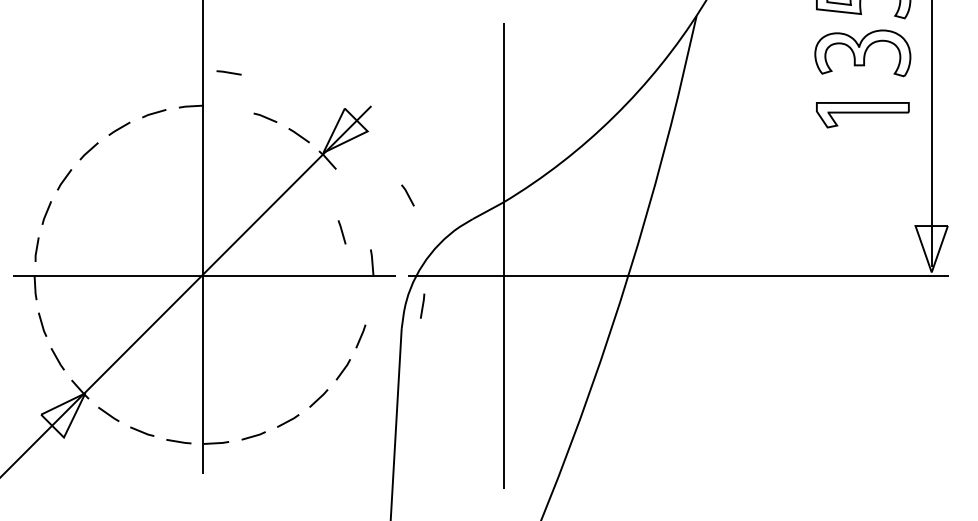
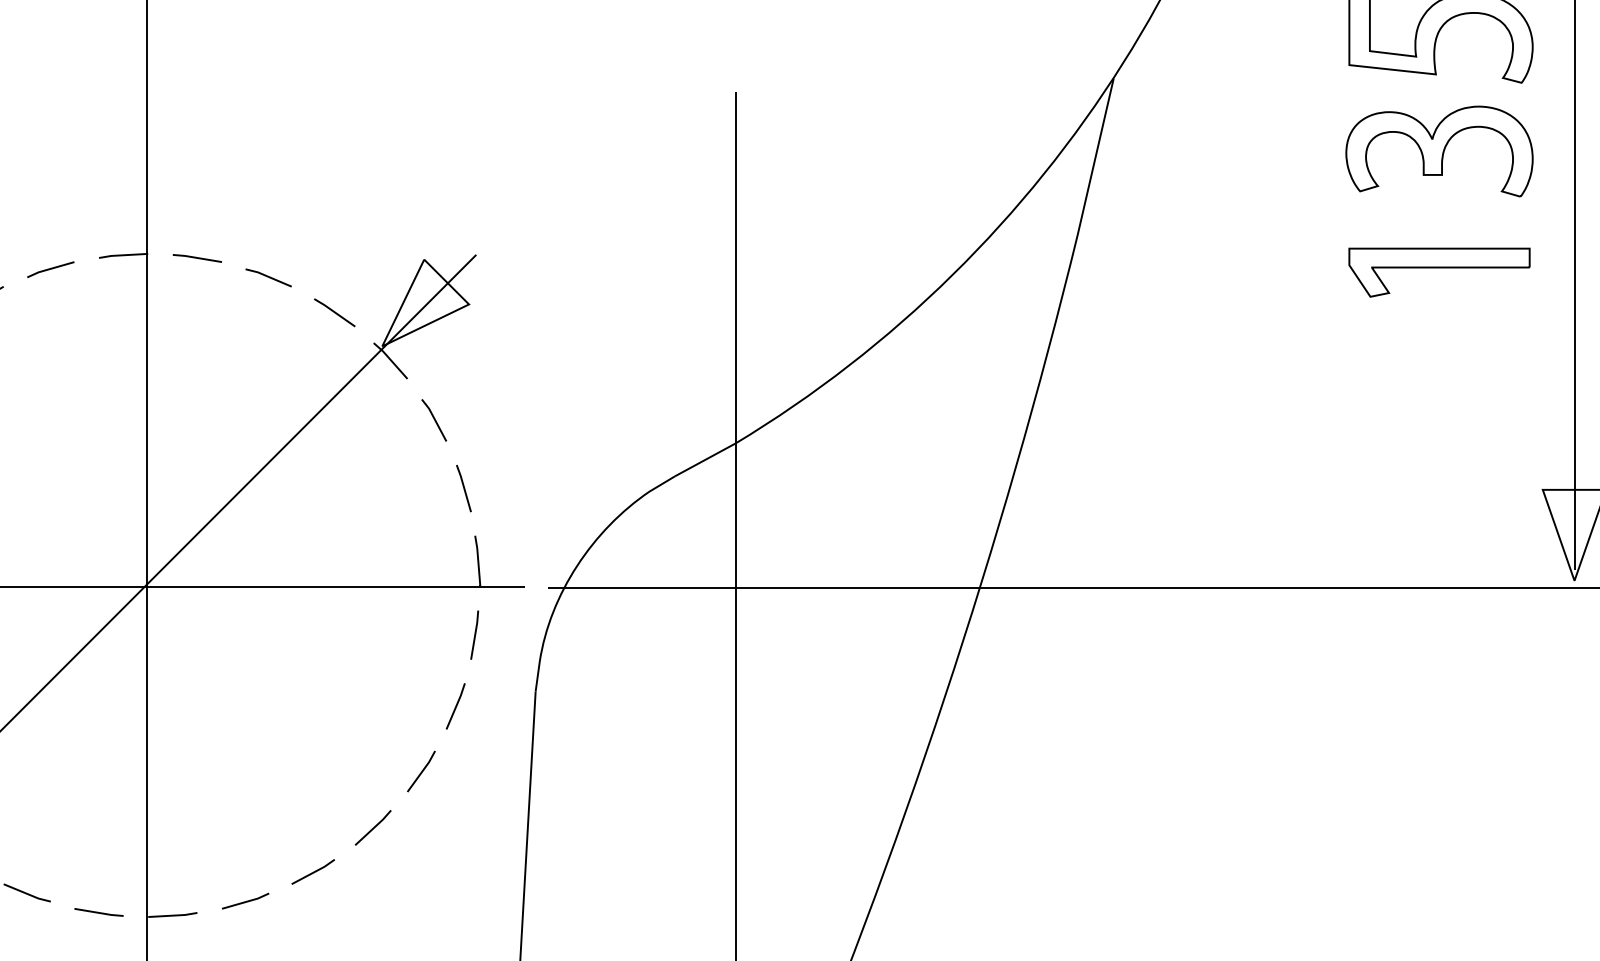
line: (228, 72) -> (196, 257), moved
line: (407, 195) -> (433, 420), moved
line: (341, 232) -> (462, 488), moved
line: (422, 305) -> (474, 633), moved

